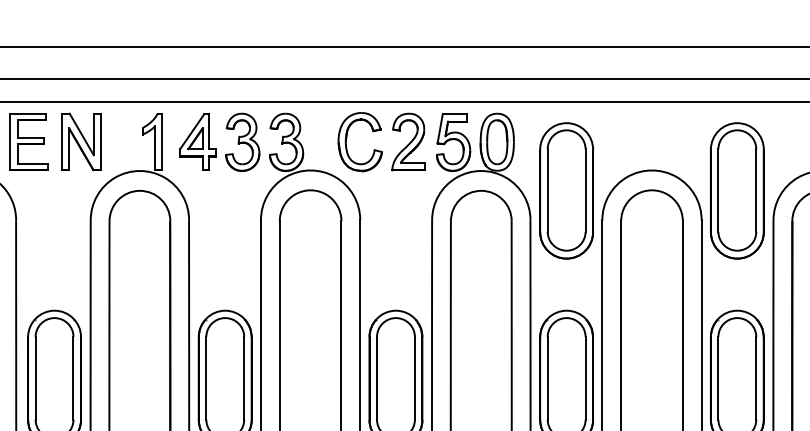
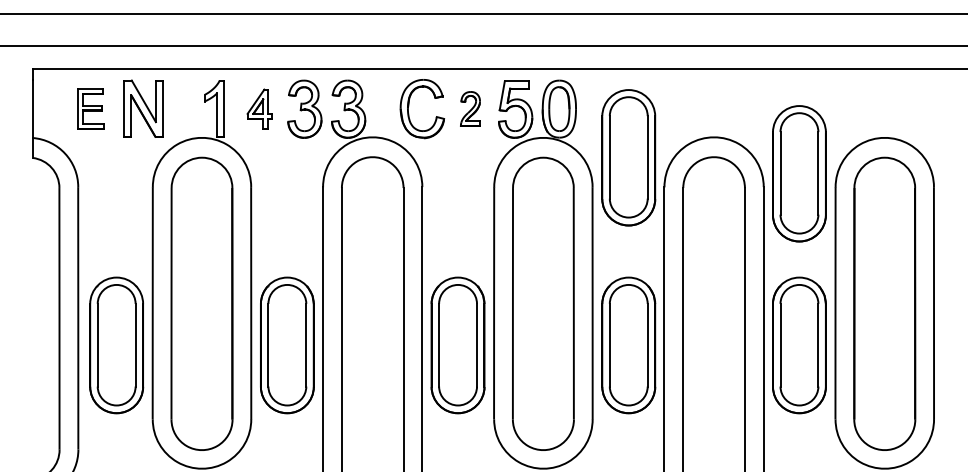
part: (28, 141) -> (90, 108), size x0.7
part: (197, 141) -> (259, 108), size x0.7
part: (408, 141) -> (470, 108), size x0.6
part: (737, 190) -> (799, 173), moved

